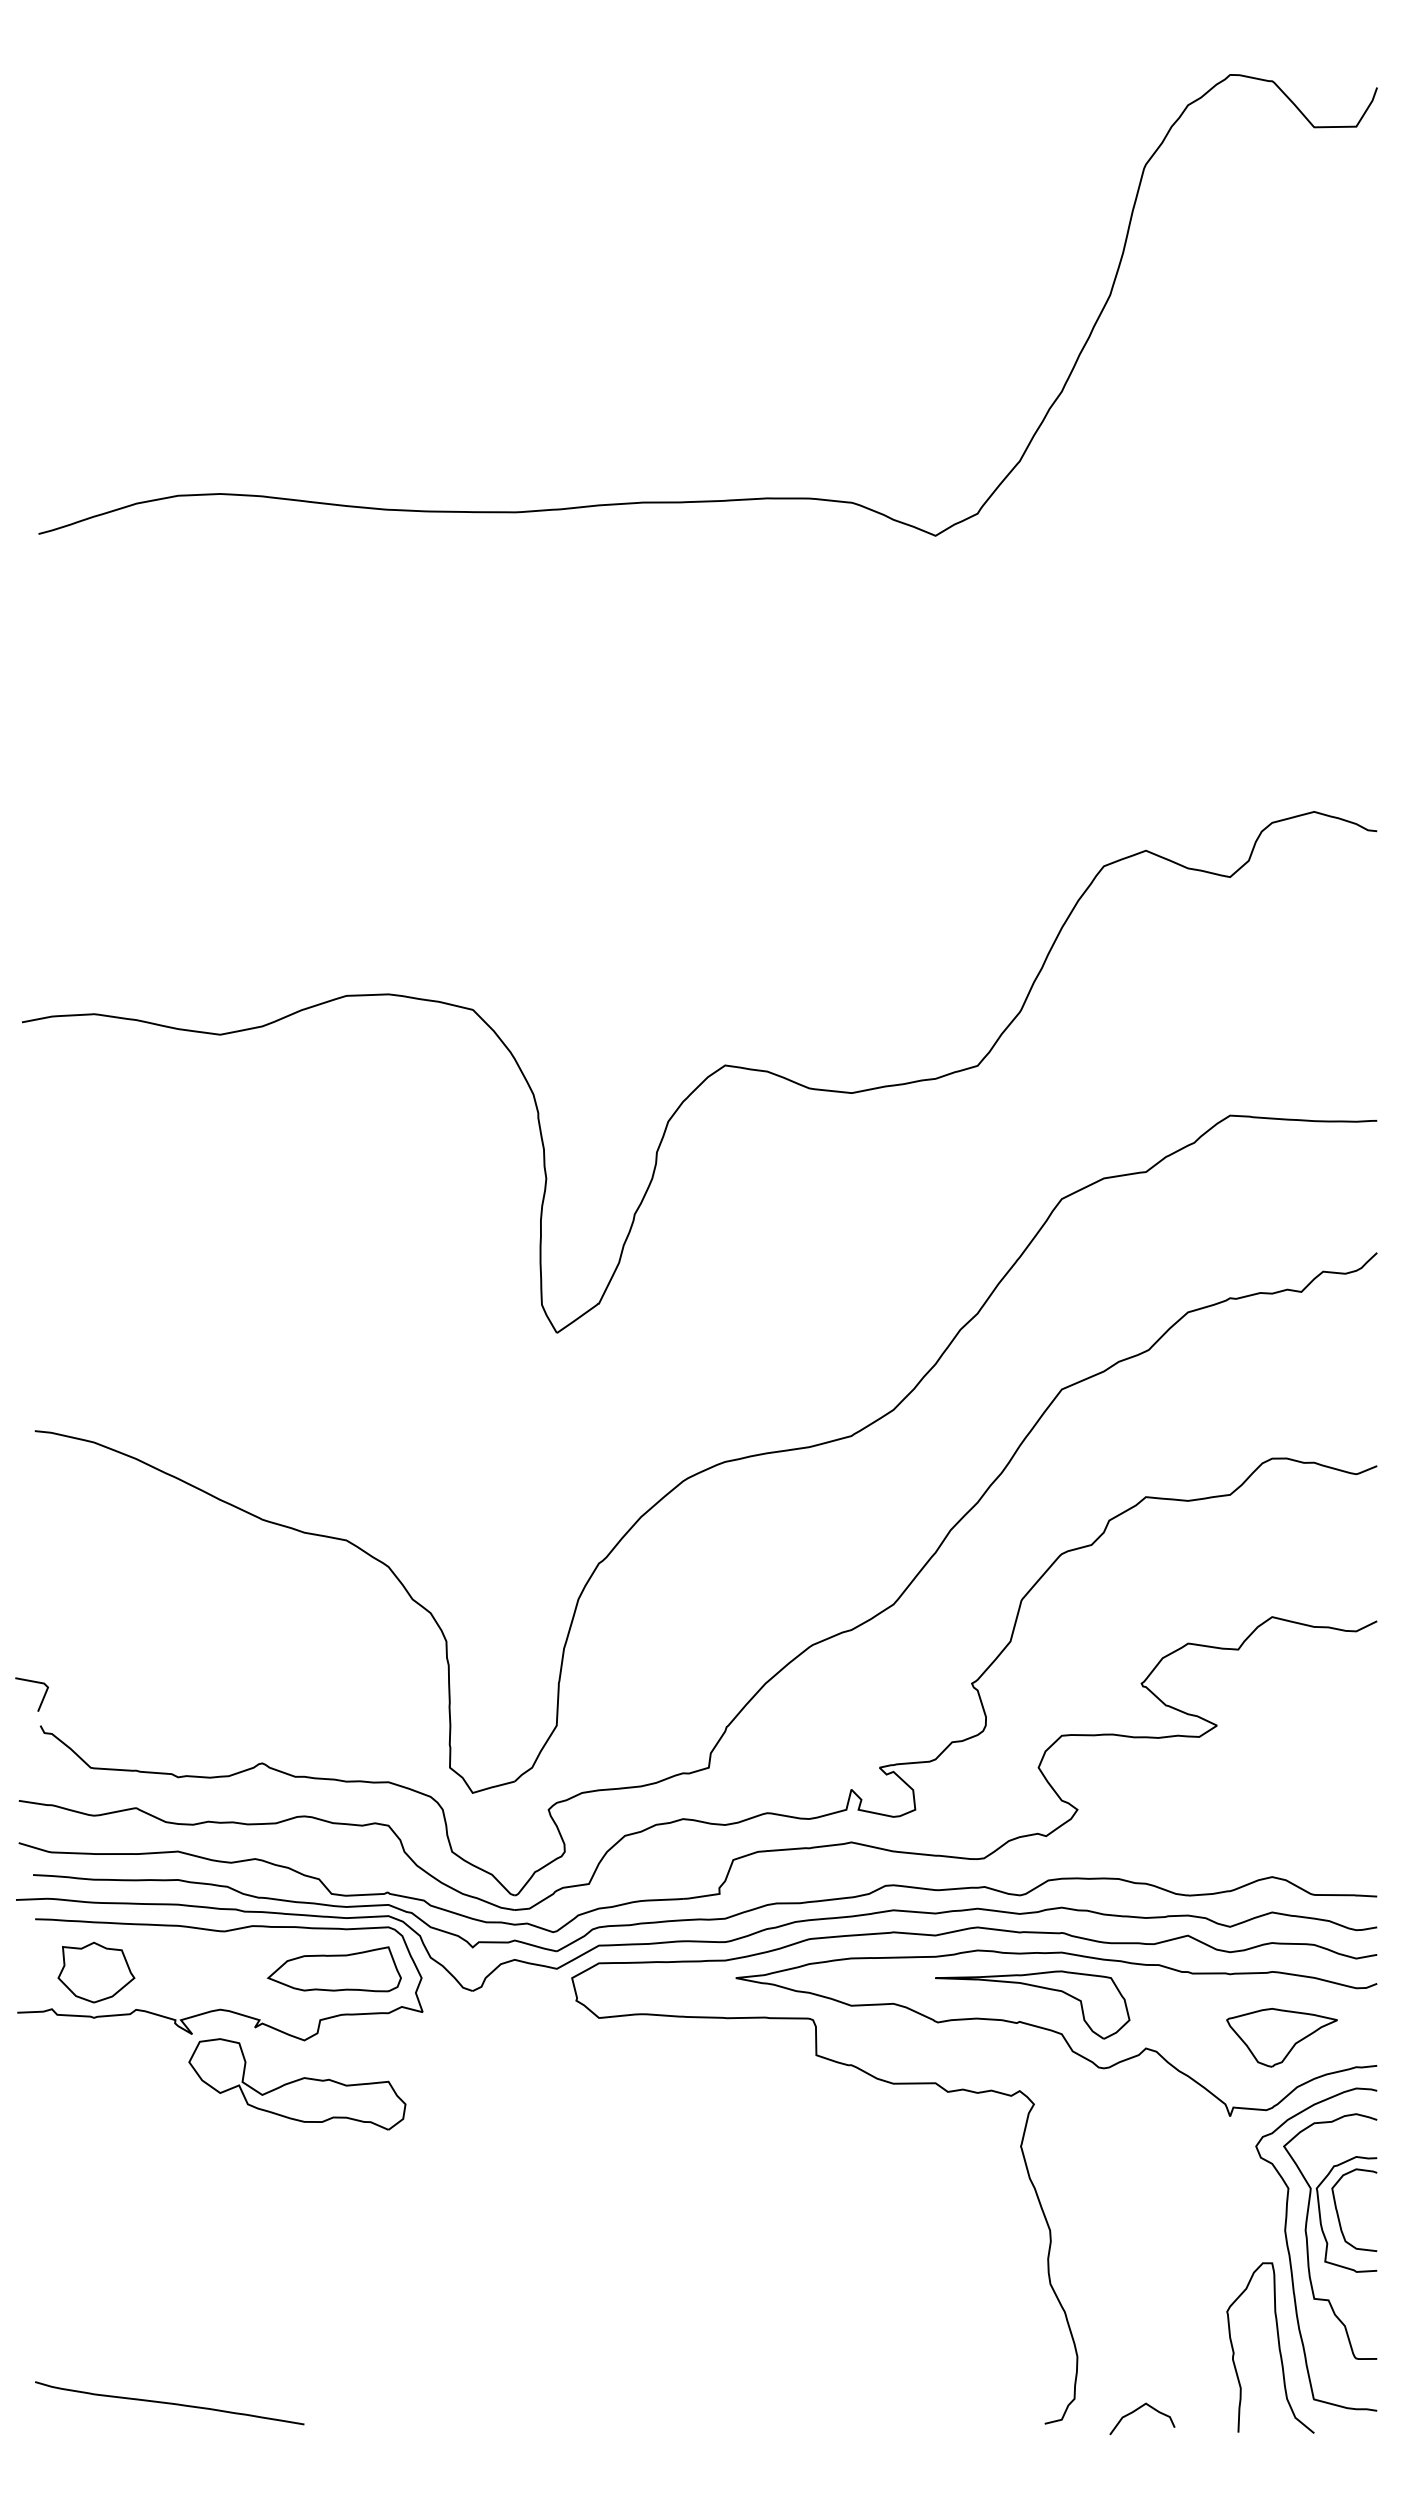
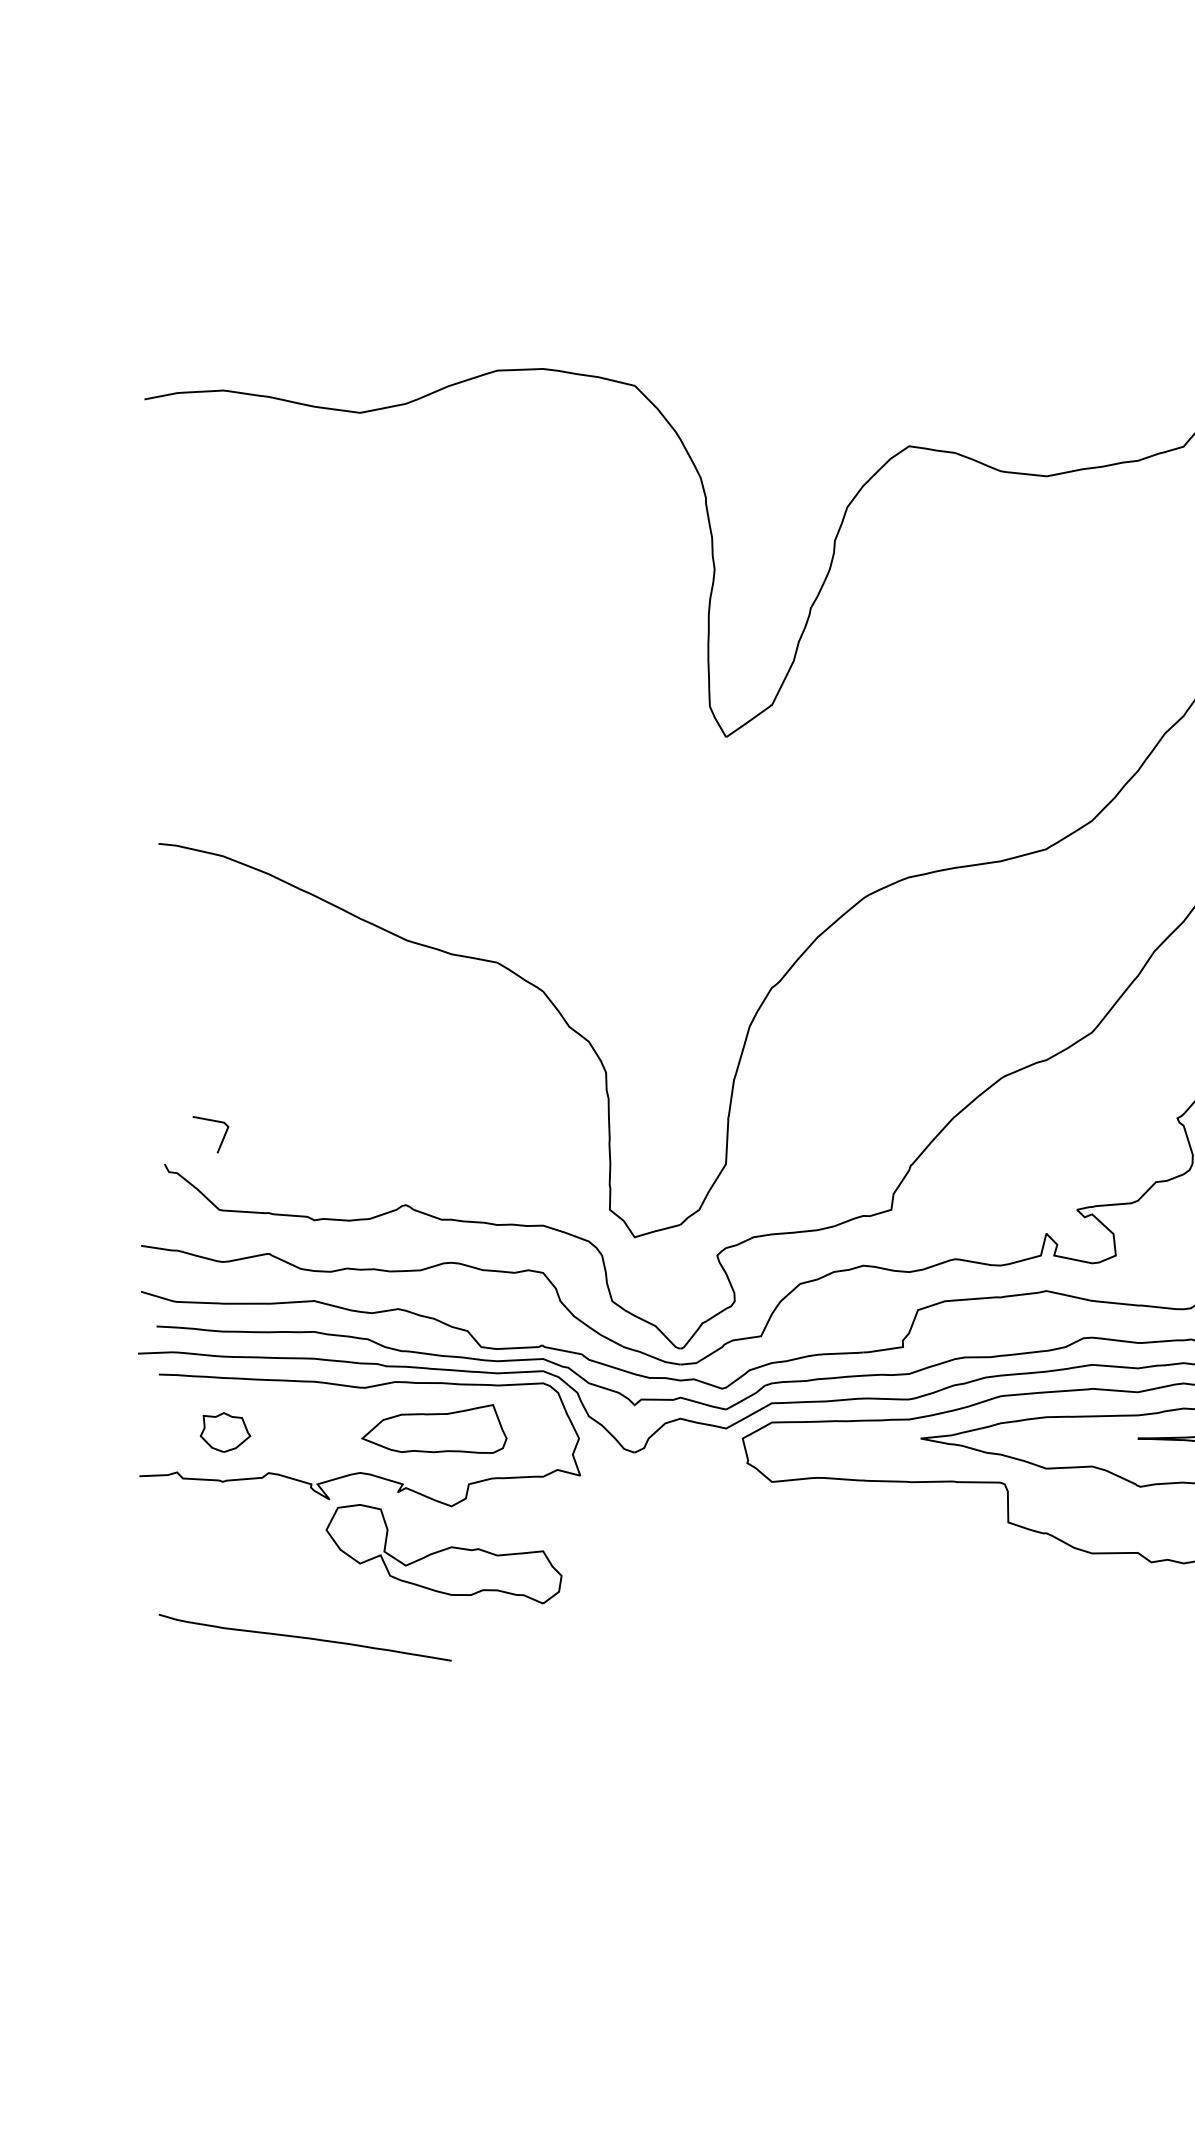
line: (41, 1700) -> (221, 1141), moved
part: (333, 1969) -> (433, 1429), moved
part: (96, 1972) -> (225, 1432), size x0.6
curve: (169, 2403) -> (304, 1637), moved

